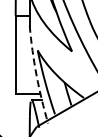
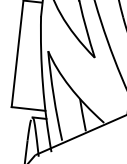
arc: (36, 75) -> (42, 85), dashed -> solid

